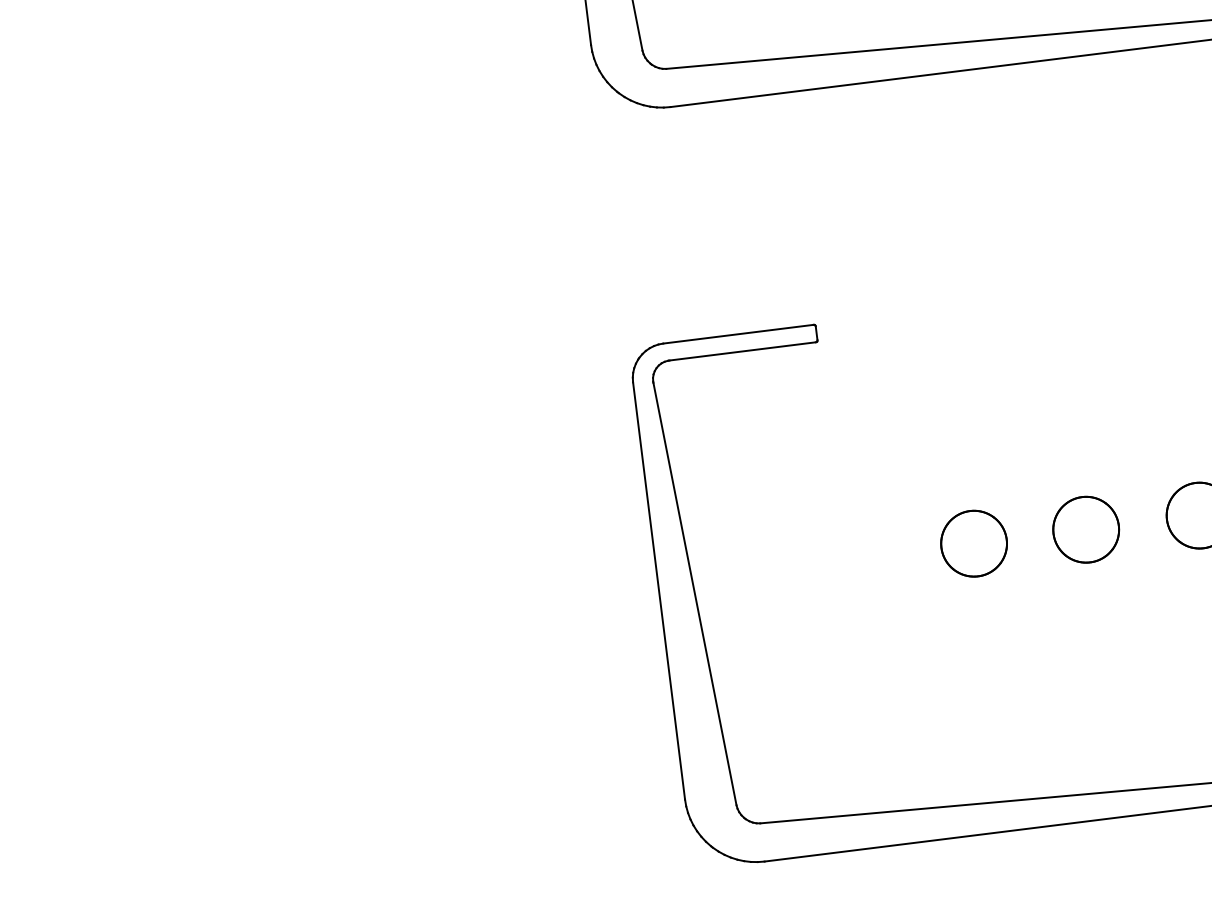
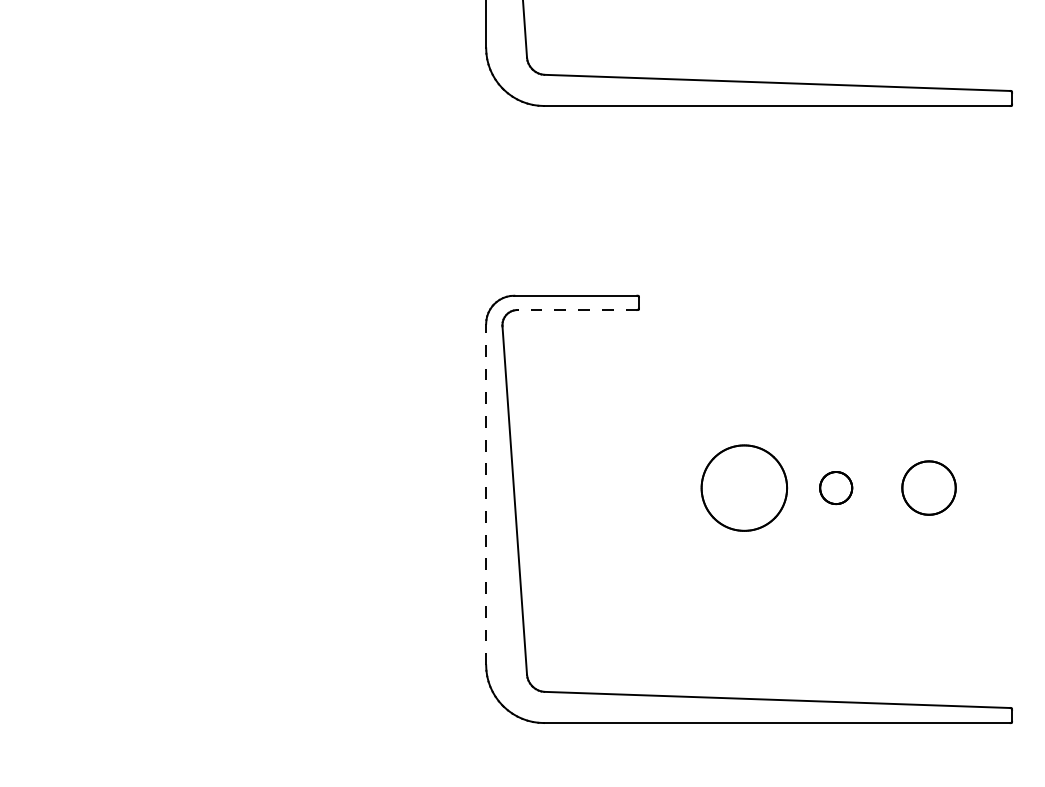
line: (742, 352) -> (577, 310), solid -> dashed
part: (1085, 529) -> (835, 487), size x0.6
part: (973, 543) -> (744, 487), size x1.6
line: (659, 590) -> (486, 494), solid -> dashed

